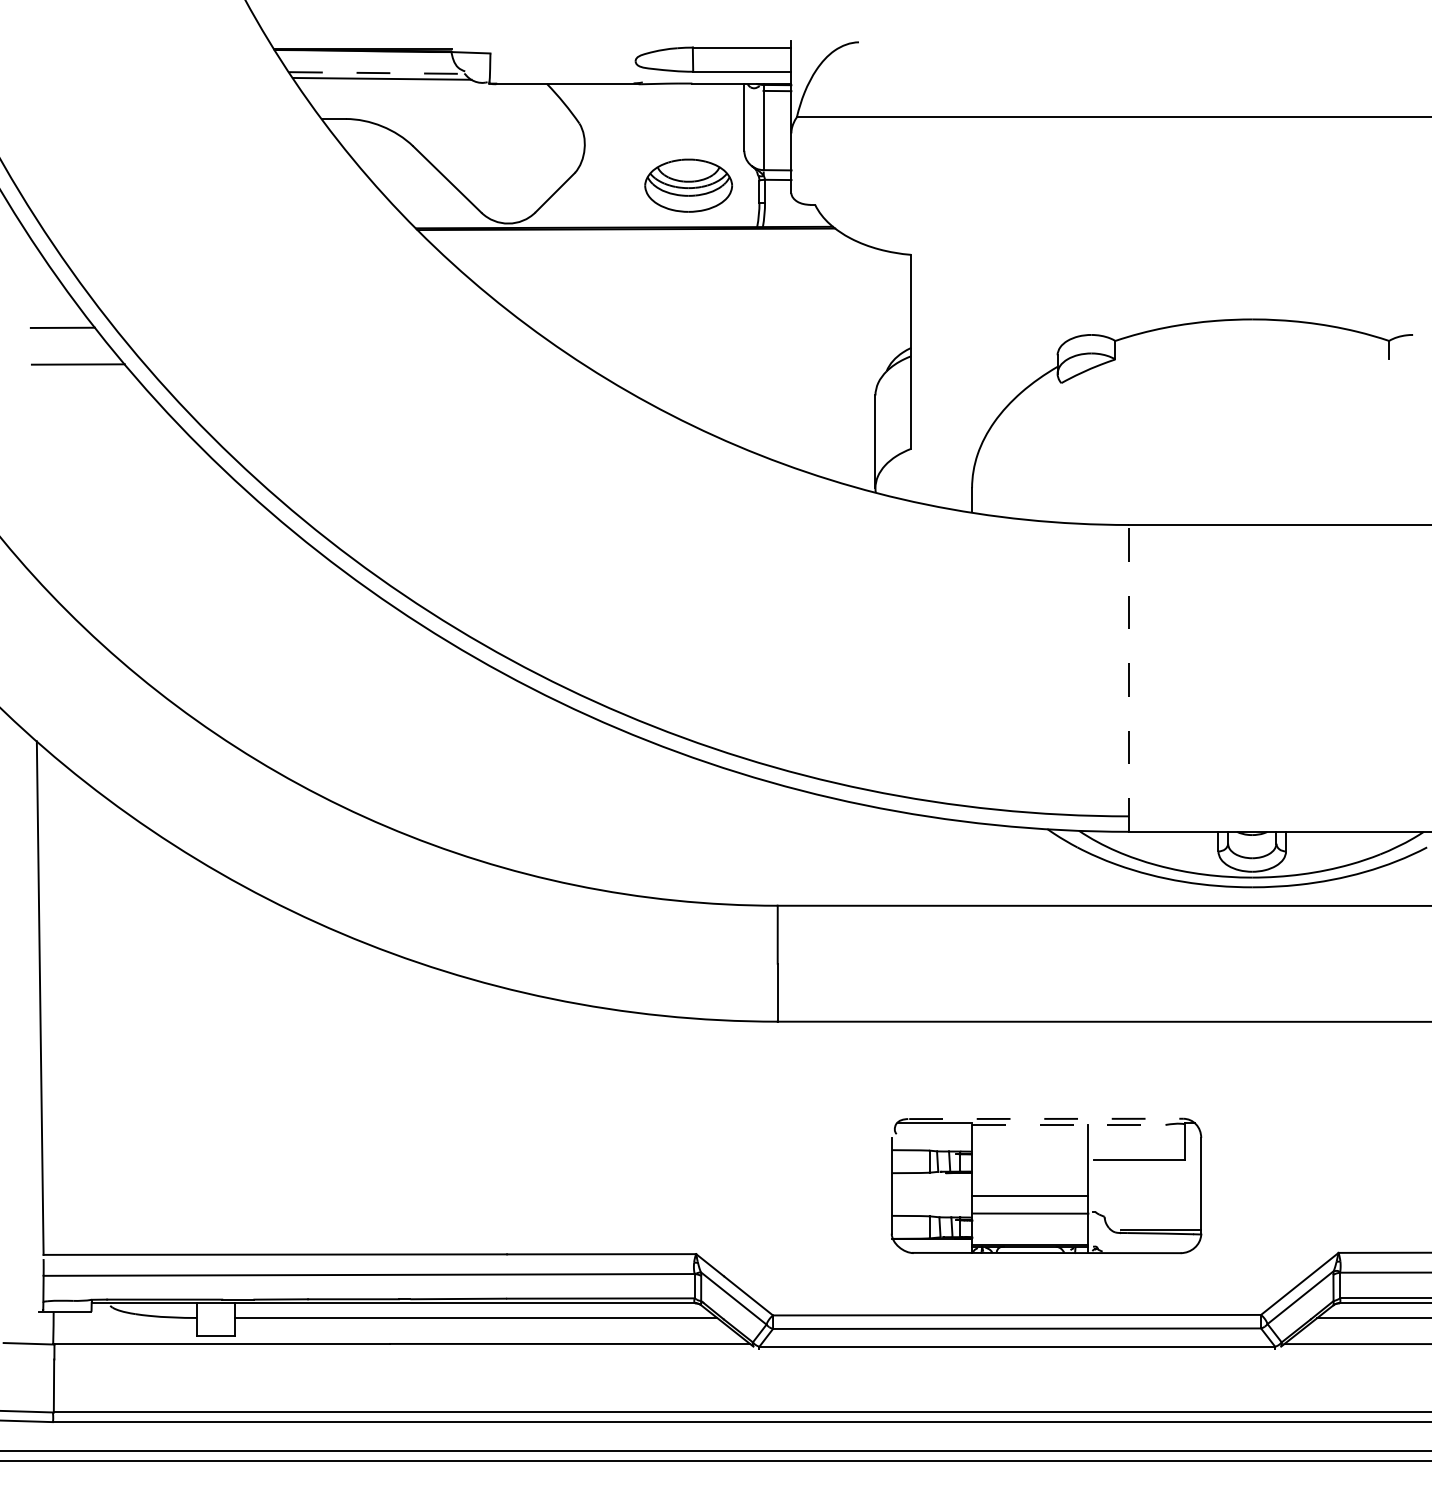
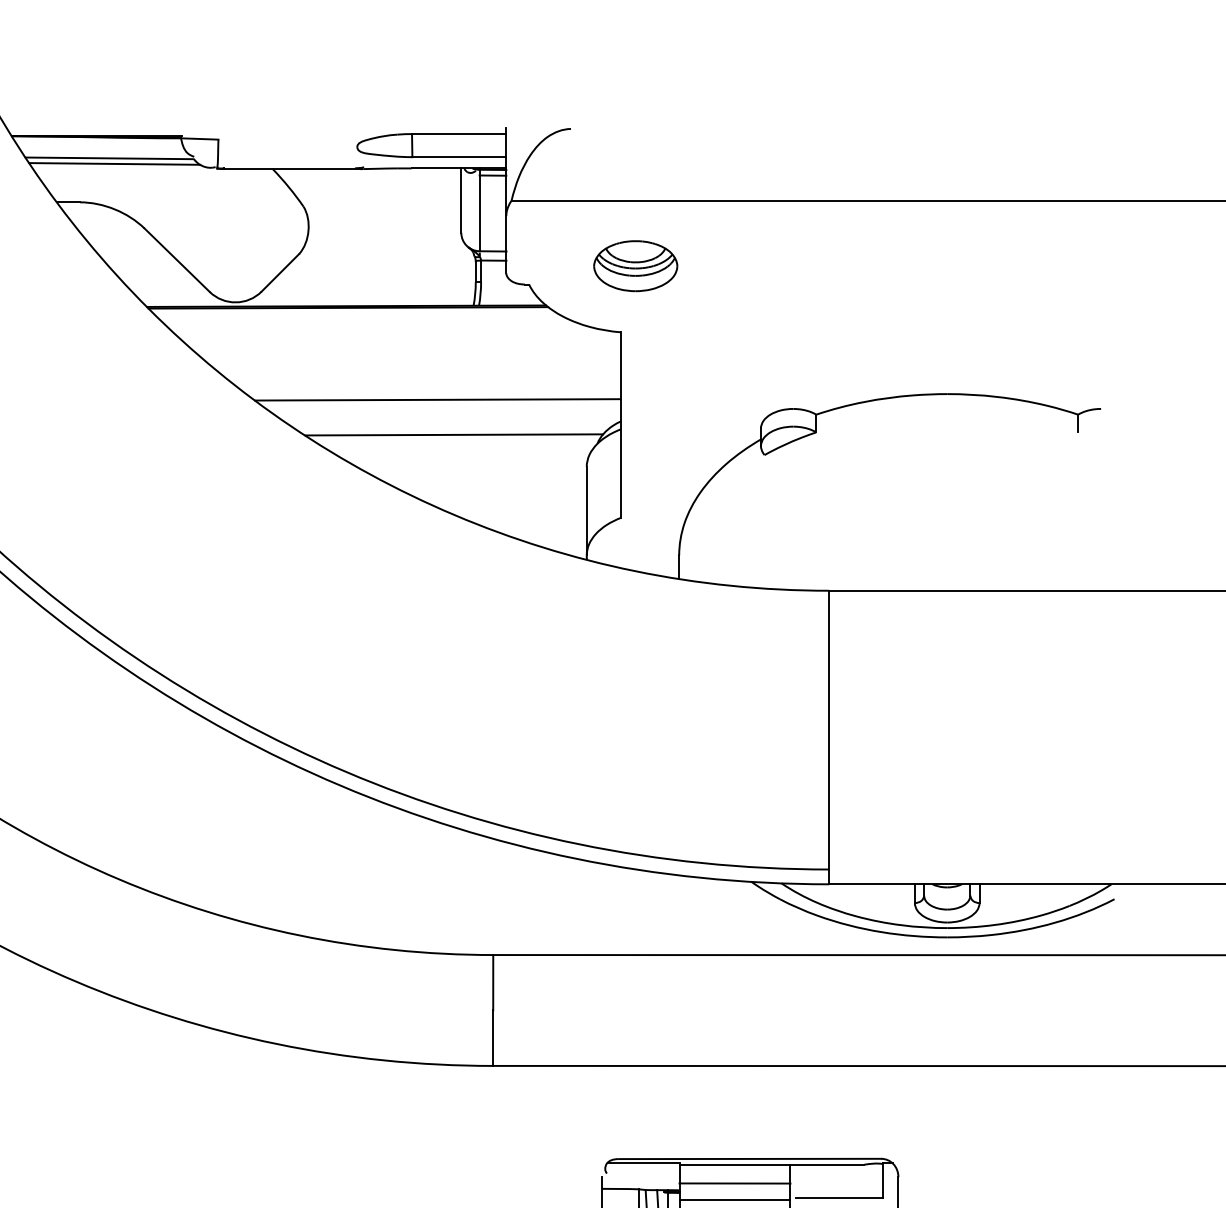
line: (376, 73) -> (109, 158), dashed -> solid
part: (688, 185) -> (635, 265), moved
line: (719, 325) -> (437, 399), added
line: (736, 361) -> (453, 434), added
line: (1128, 677) -> (828, 736), dashed -> solid
line: (1046, 1118) -> (750, 1158), dashed -> solid
line: (1068, 1124) -> (771, 1164), dashed -> solid
line: (1030, 1144) -> (735, 1183), added
line: (1030, 1162) -> (735, 1200), added

